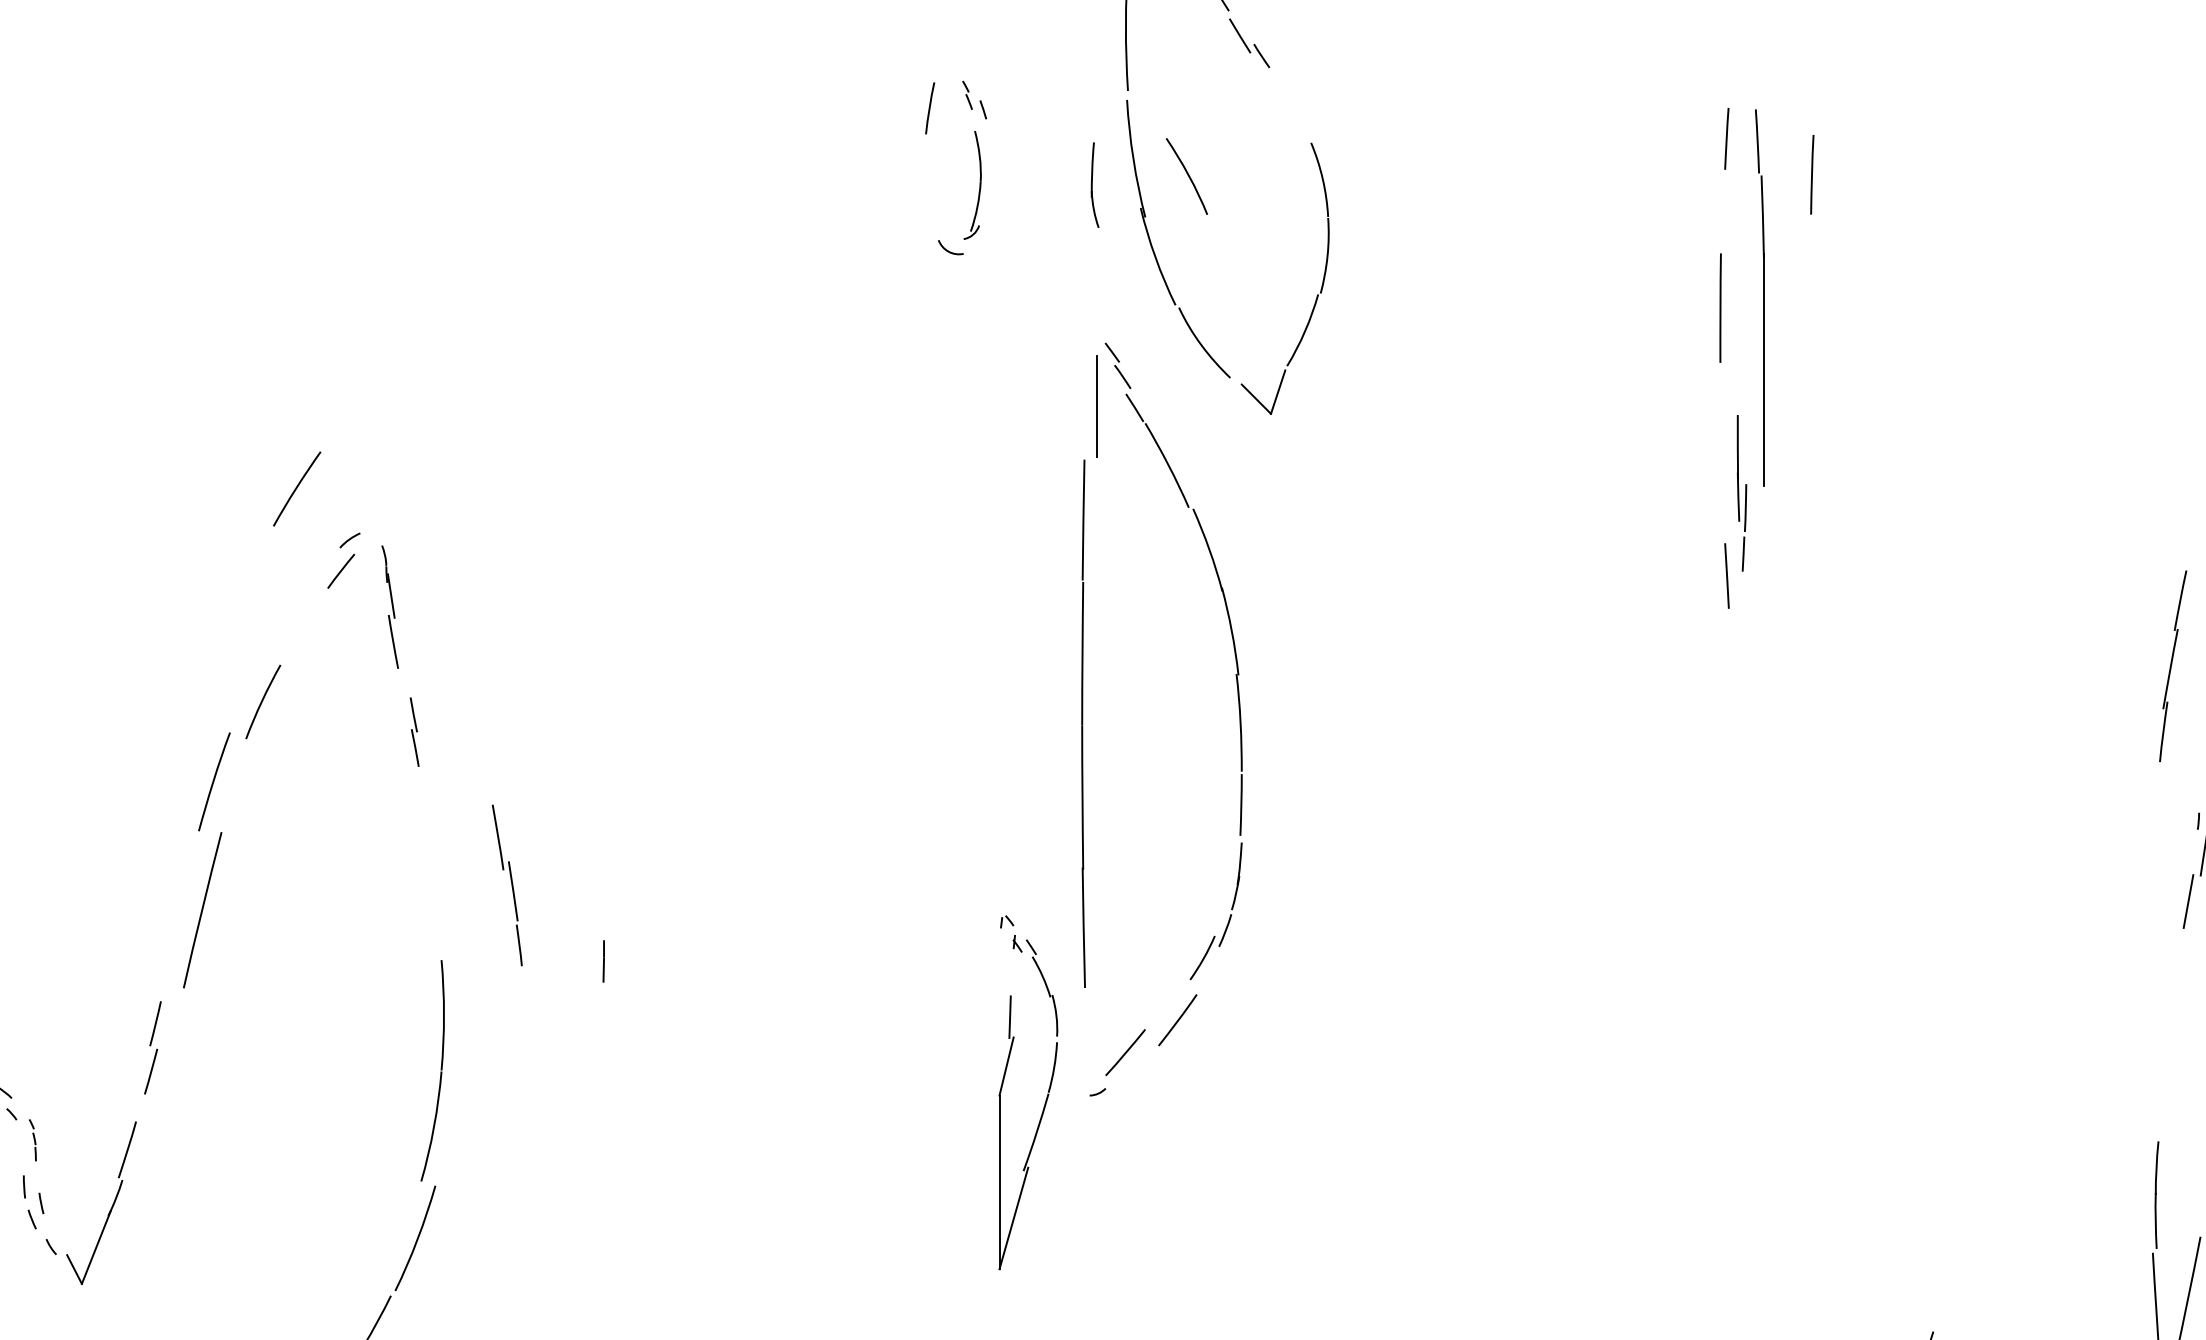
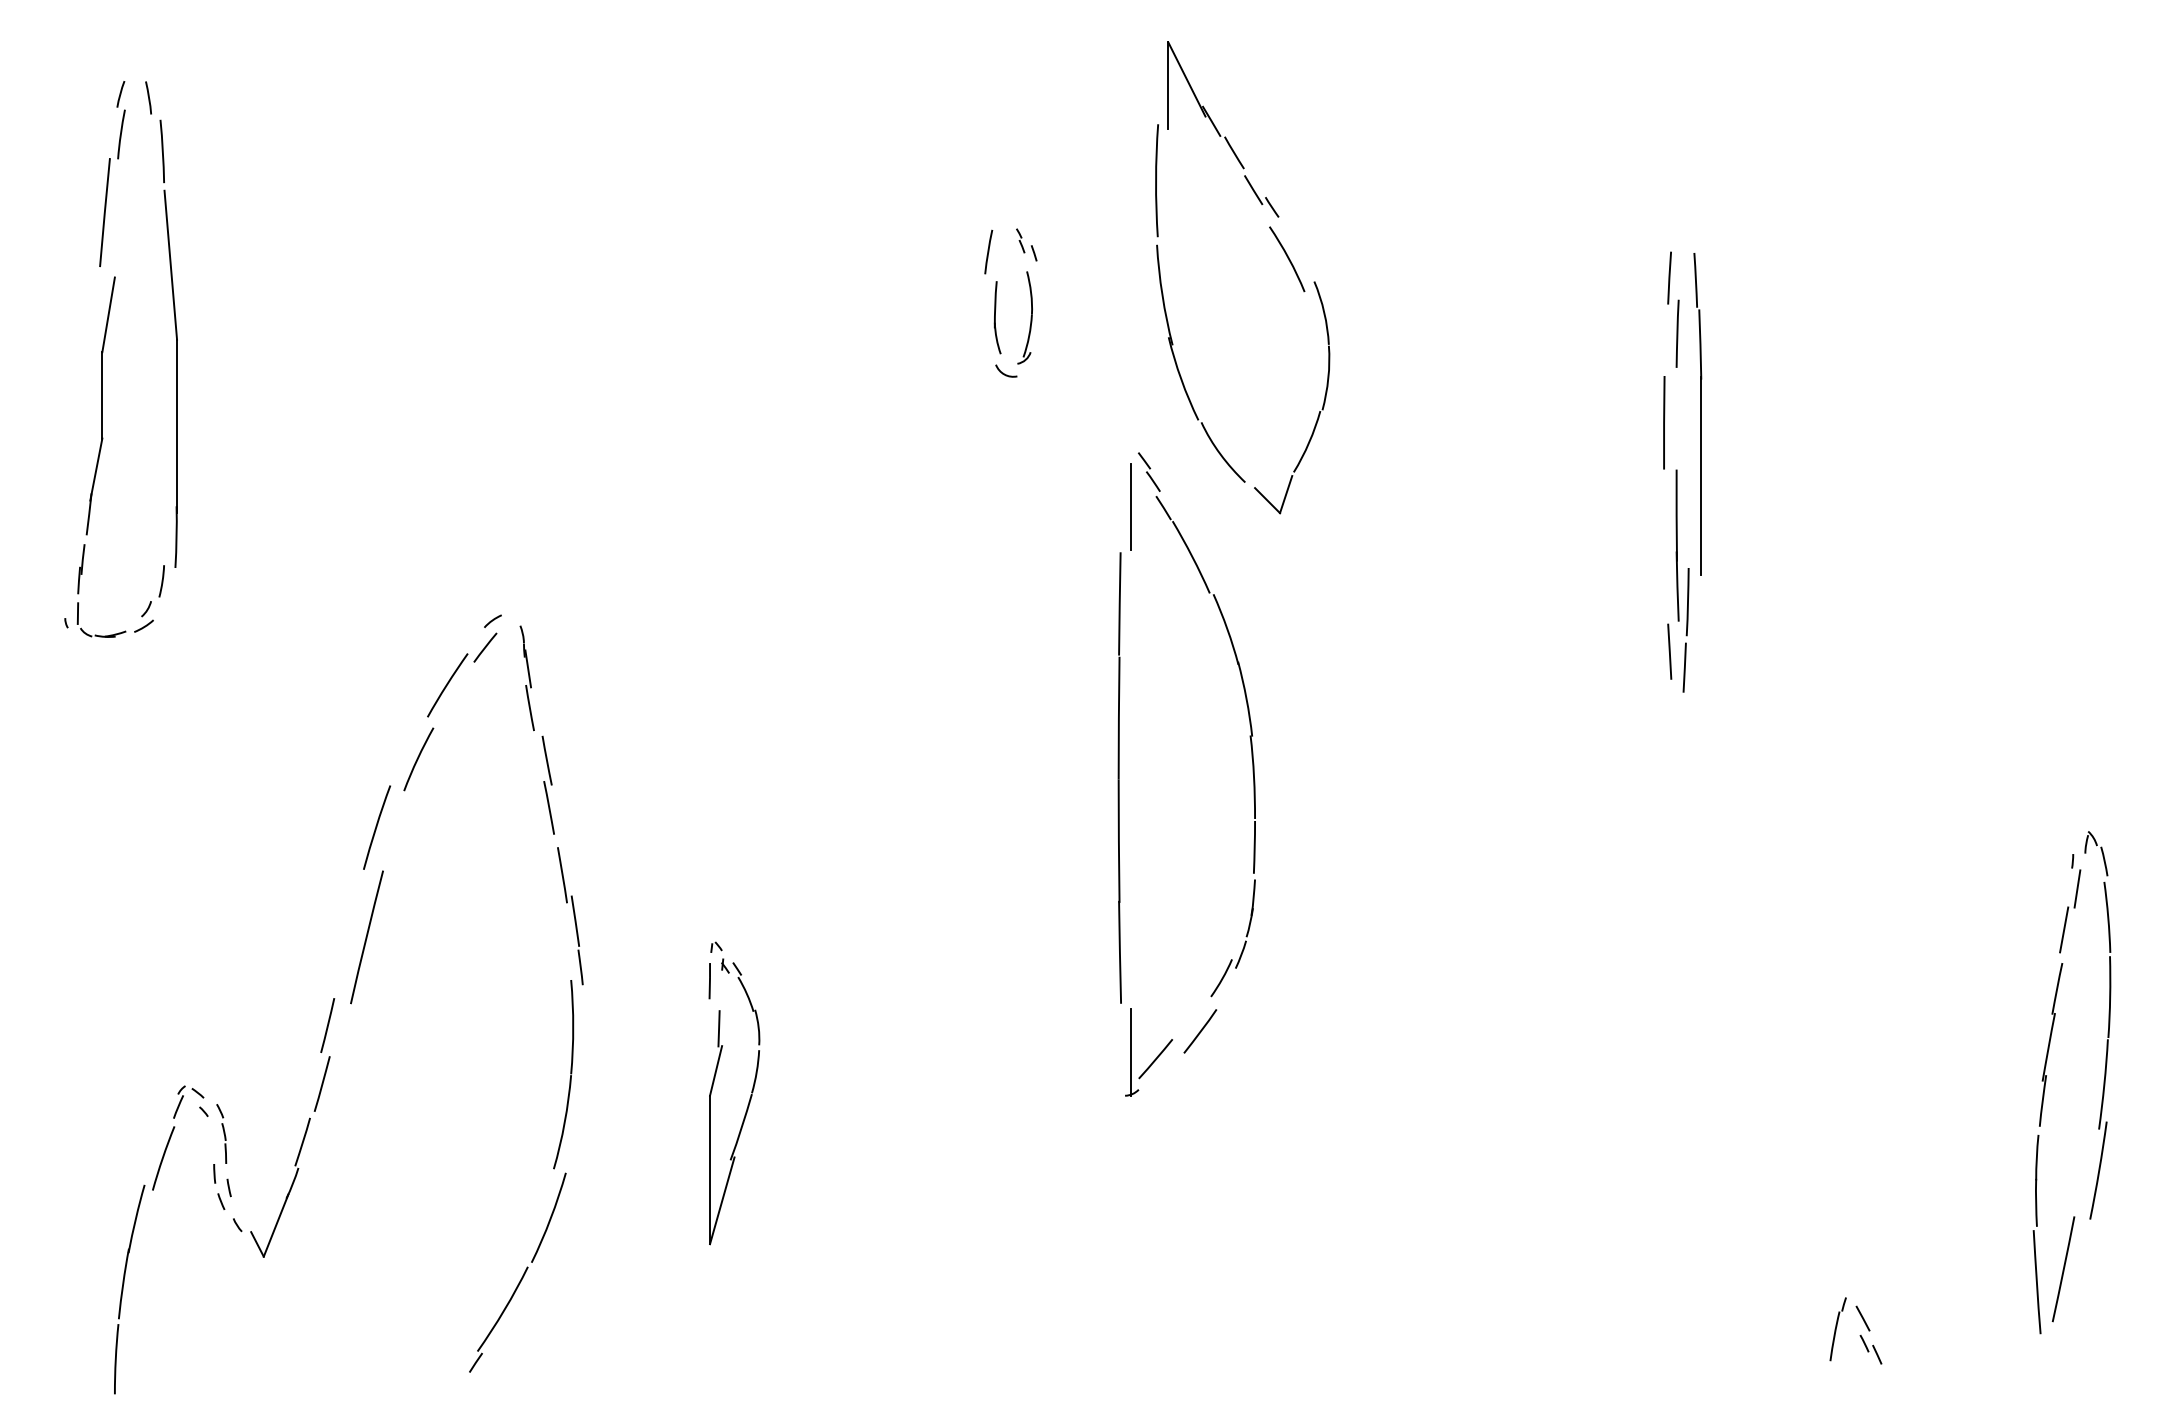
line: (1812, 174) -> (1677, 333), moved
curve: (1187, 175) -> (1287, 258), moved
part: (1094, 184) -> (997, 317), moved
line: (296, 489) -> (447, 685), moved
part: (1741, 492) -> (1682, 580), size x1.67
part: (2173, 665) -> (2051, 1044), moved
part: (413, 731) -> (547, 784), size x1.67
part: (507, 885) -> (570, 916), moved
line: (1097, 1044) -> (1131, 1052), added
part: (152, 1047) -> (324, 1054), size x1.43
part: (1045, 1098) -> (749, 1098), moved
part: (32, 1139) -> (221, 1133), size x1.67

